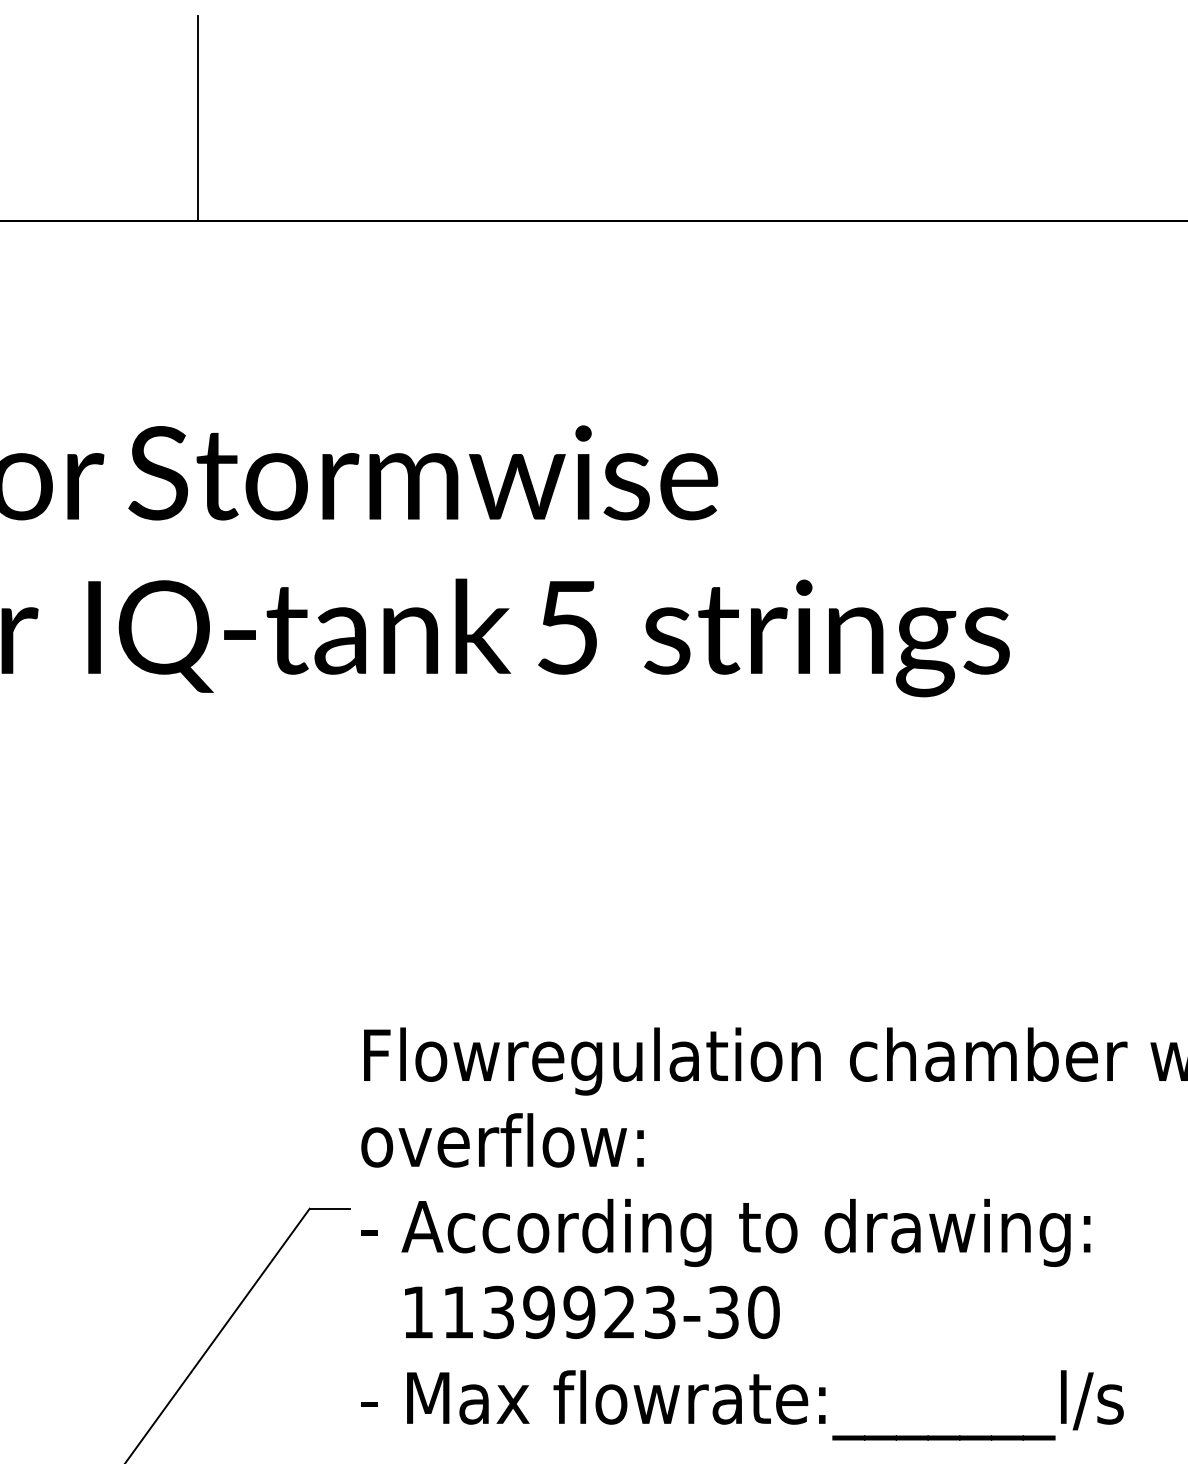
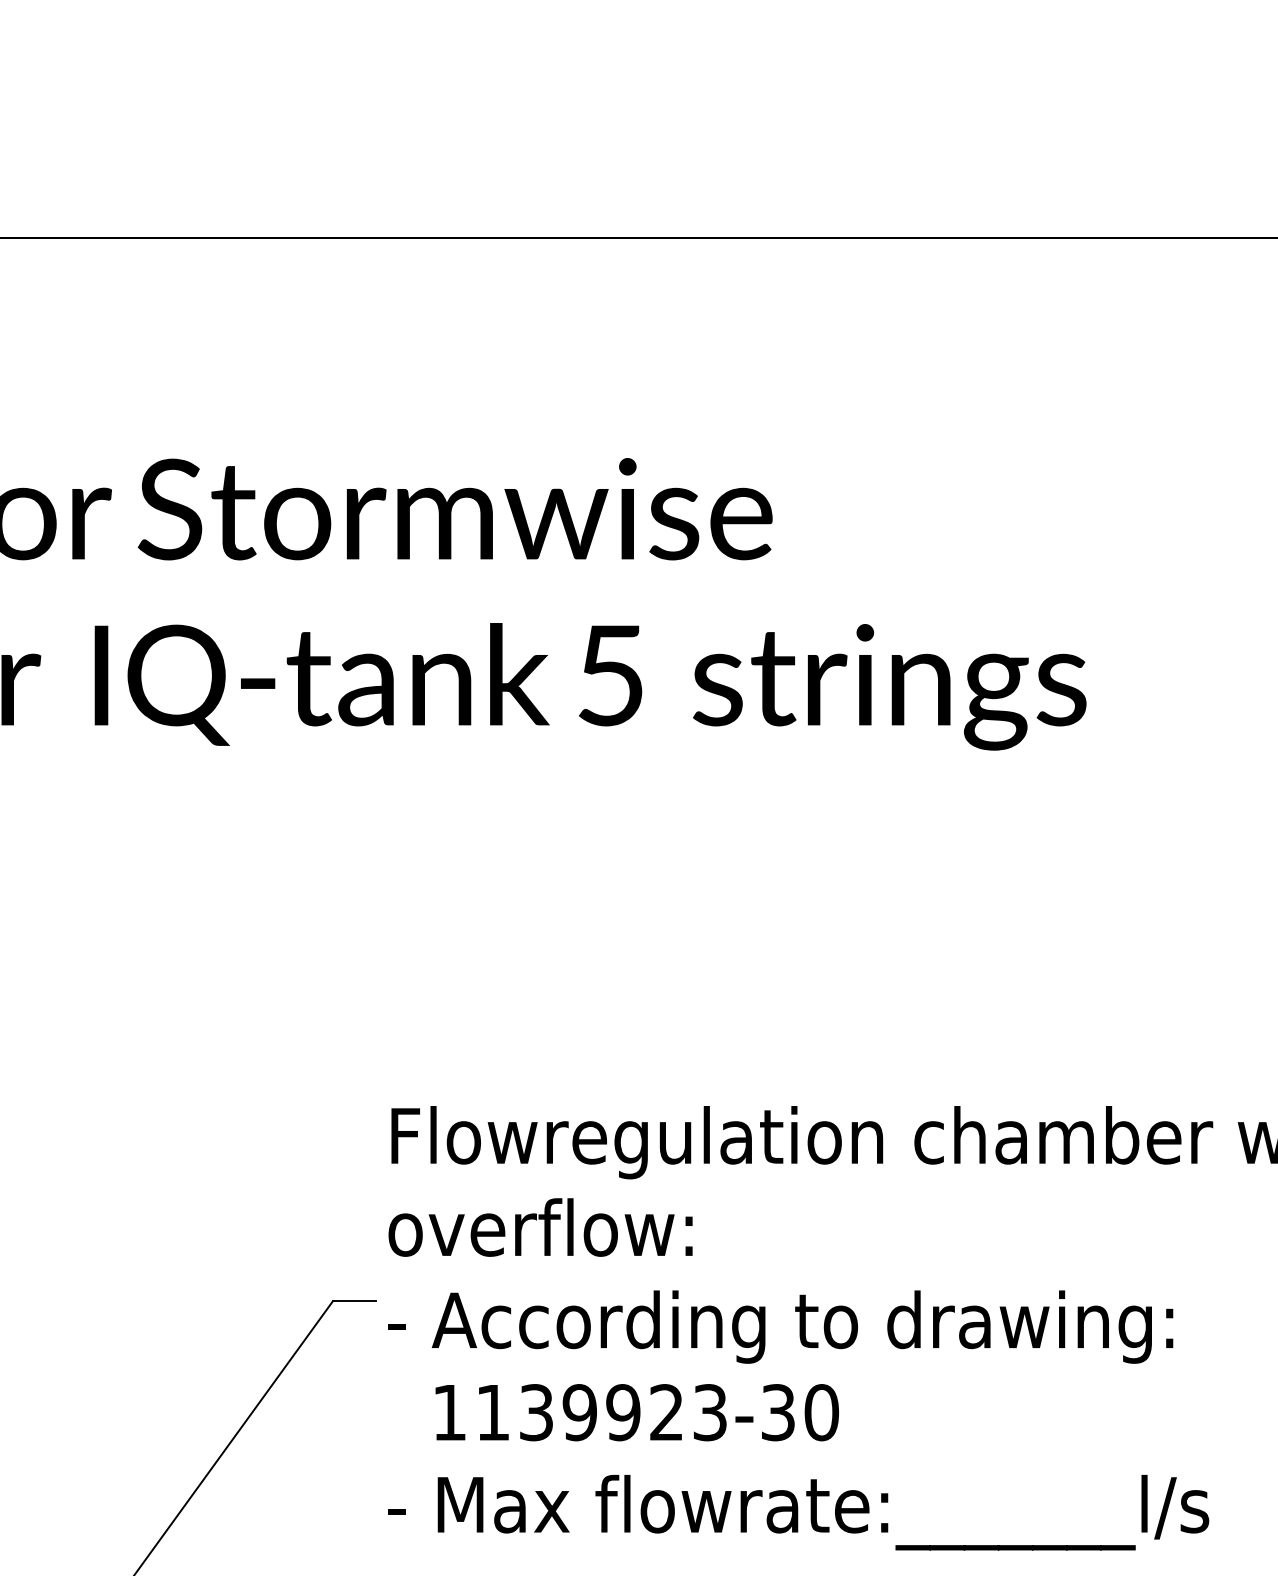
line: (198, 118) -> (213, 127), removed

